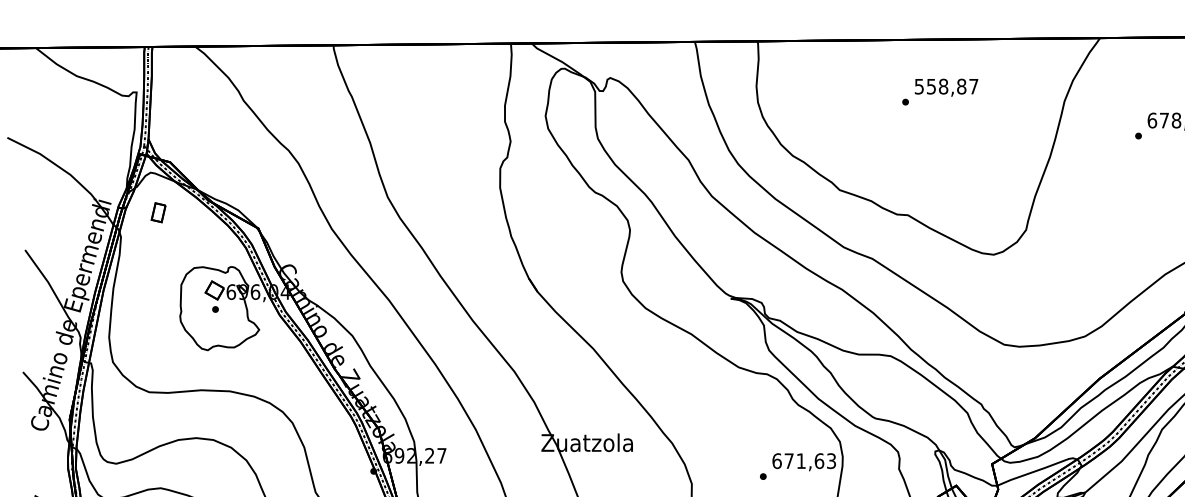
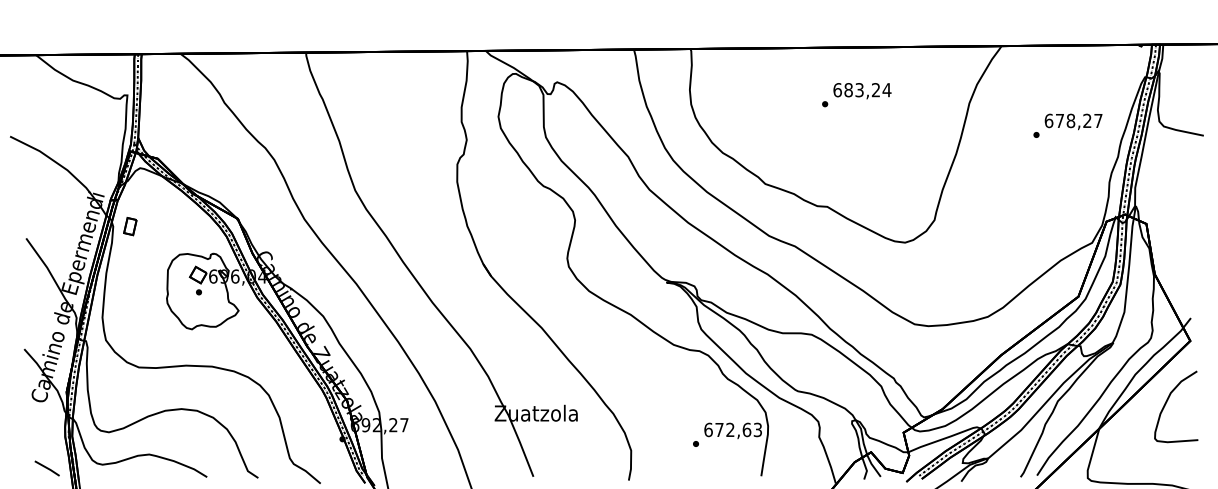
text: (946, 87) -> (862, 90), 558,87 -> 683,24
part: (158, 212) -> (130, 226), moved
text: (801, 460) -> (730, 429), 671,63 -> 672,63

